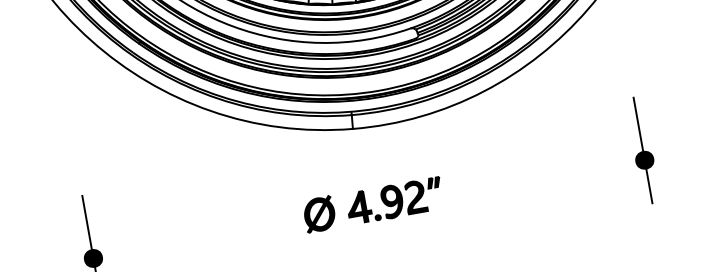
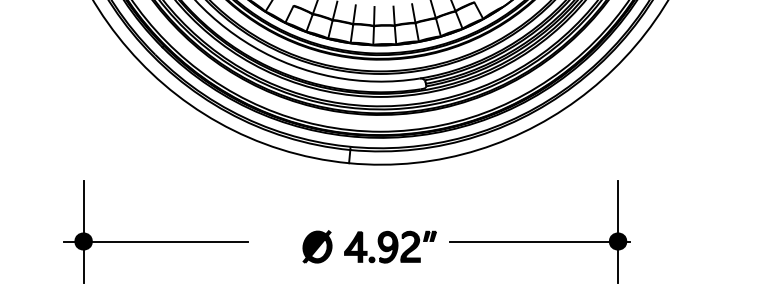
line: (563, 174) -> (539, 241), added
part: (373, 204) -> (369, 246), moved
line: (168, 245) -> (156, 241), added

